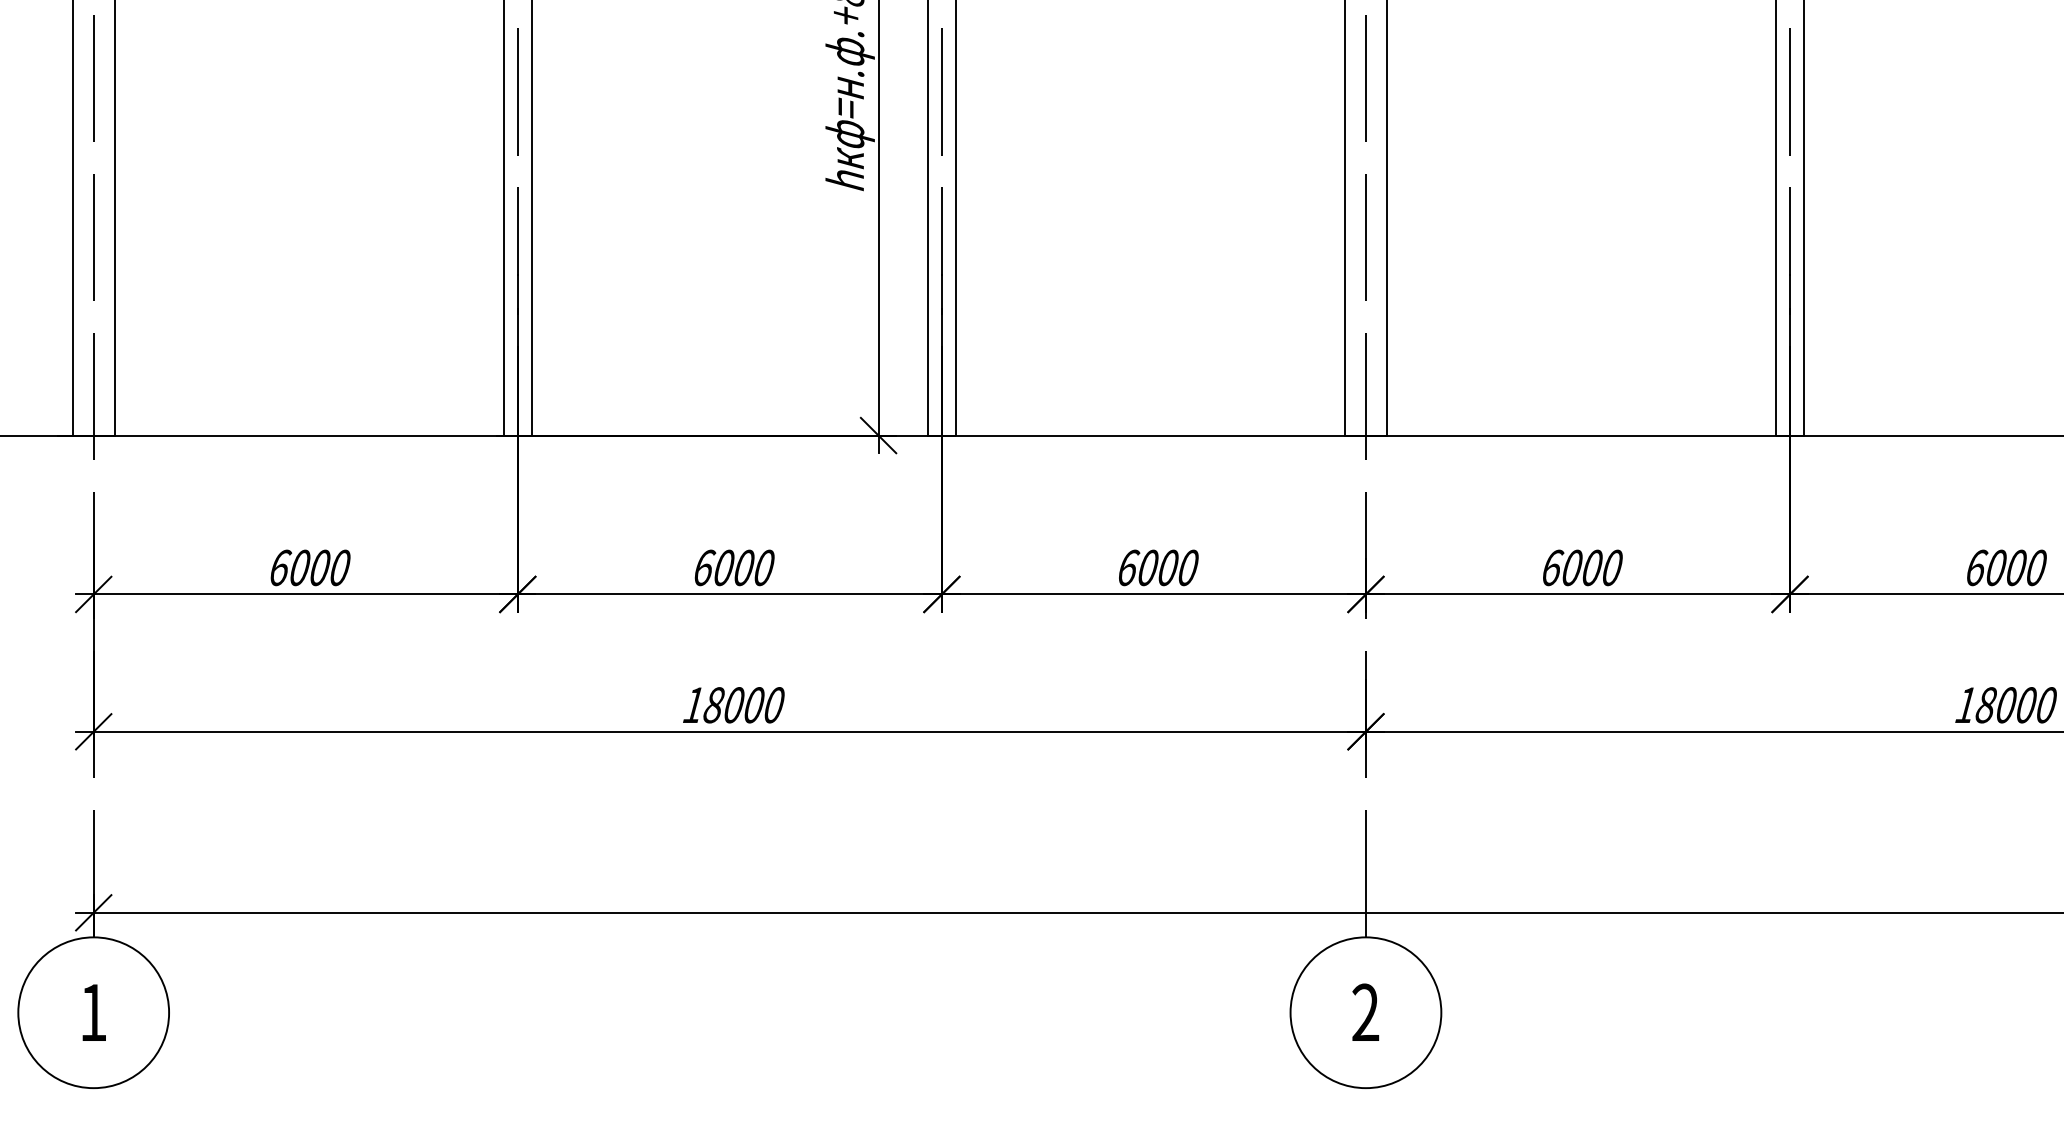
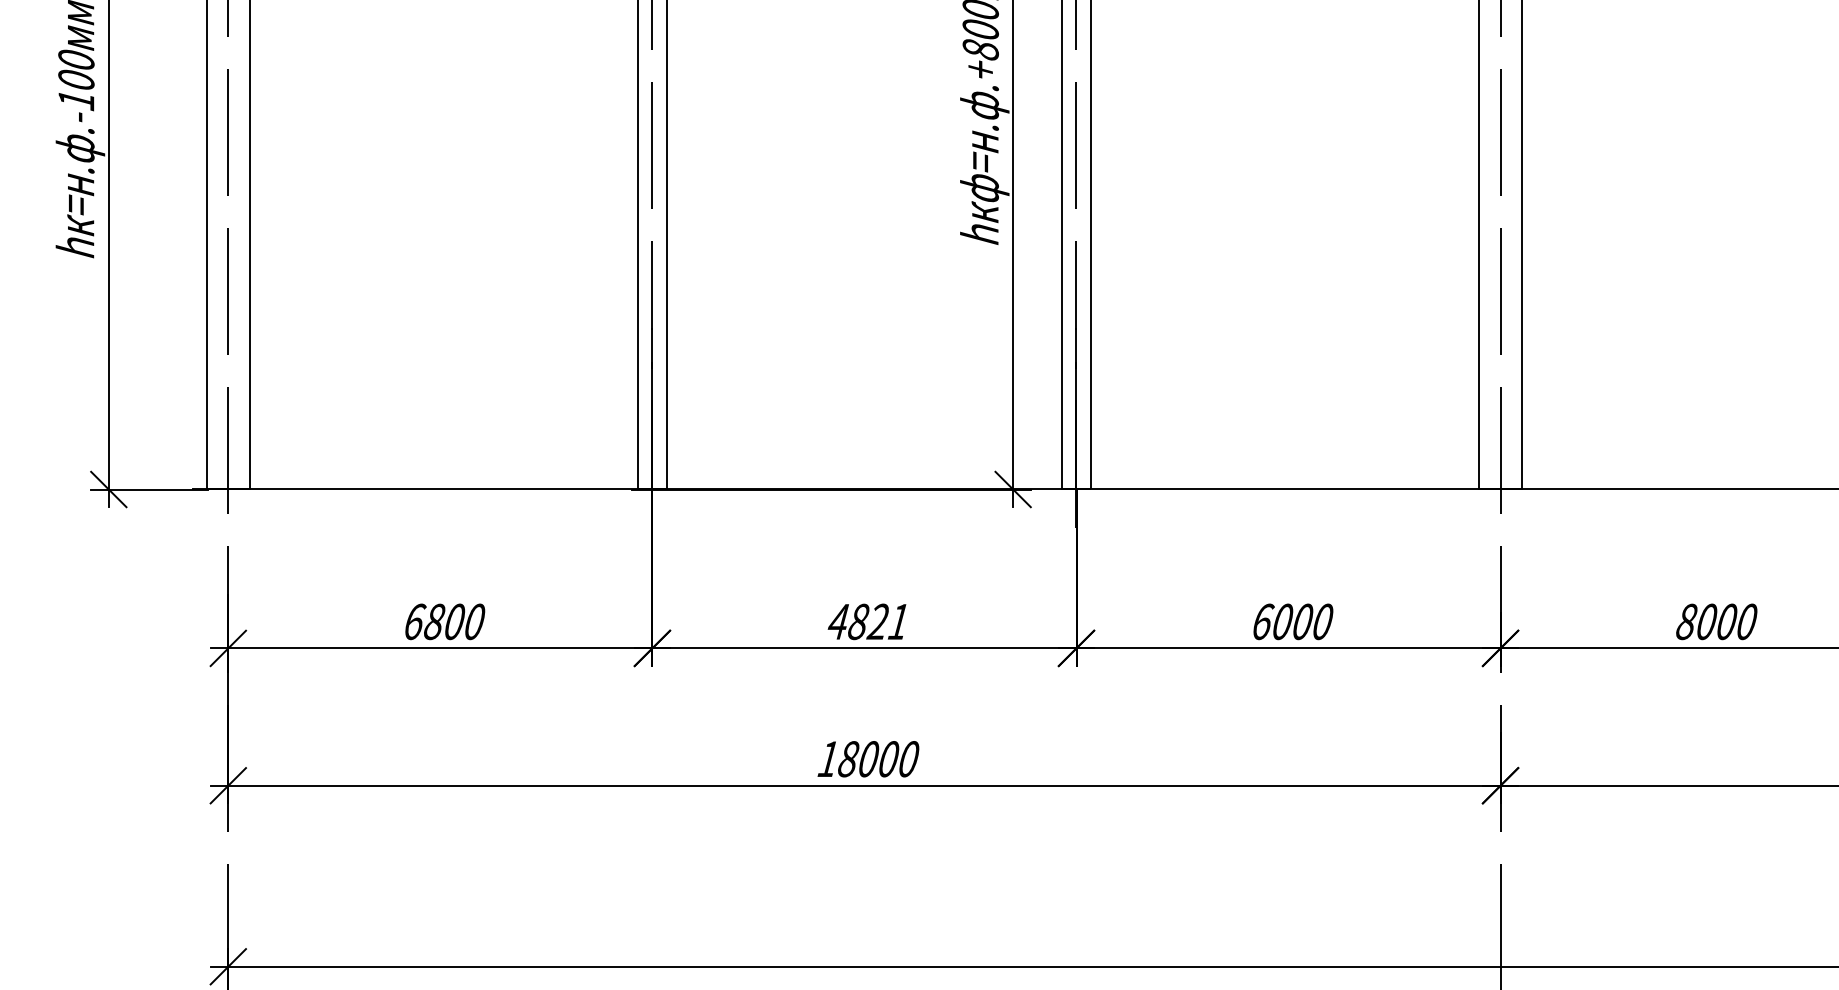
text: (299, 567) -> (434, 621), 6000 -> 6800
text: (733, 567) -> (868, 621), 6000 -> 4821
text: (1552, 567) -> (1687, 621), 6000 -> 8000

